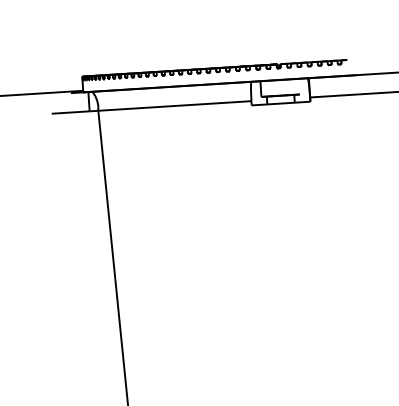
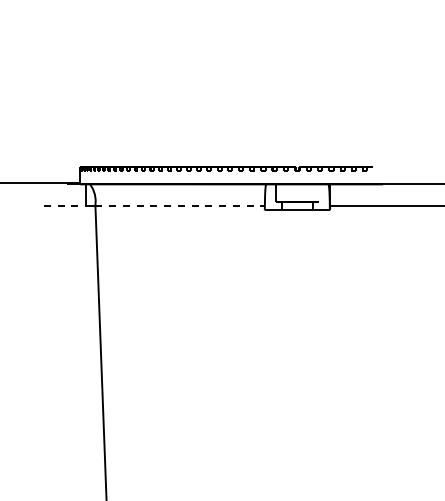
line: (175, 105) -> (180, 205), solid -> dashed
line: (70, 112) -> (64, 205), solid -> dashed

